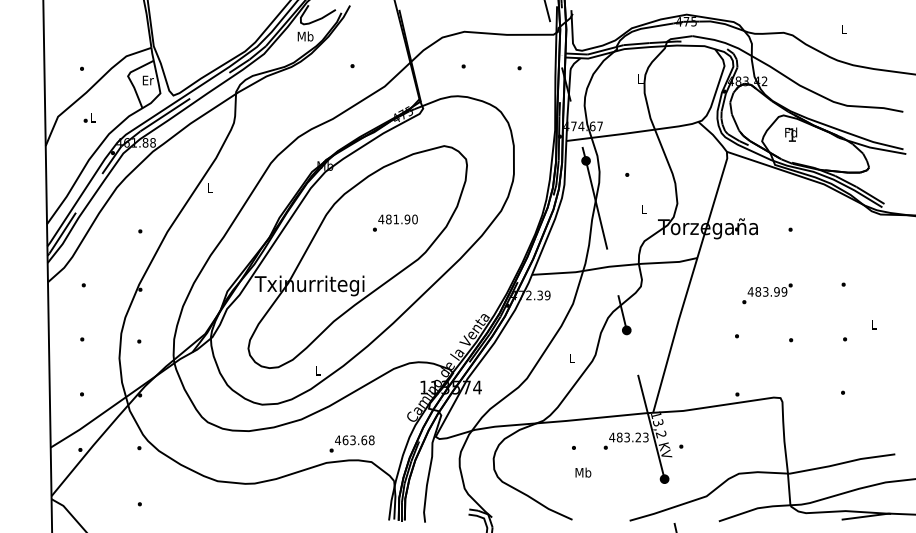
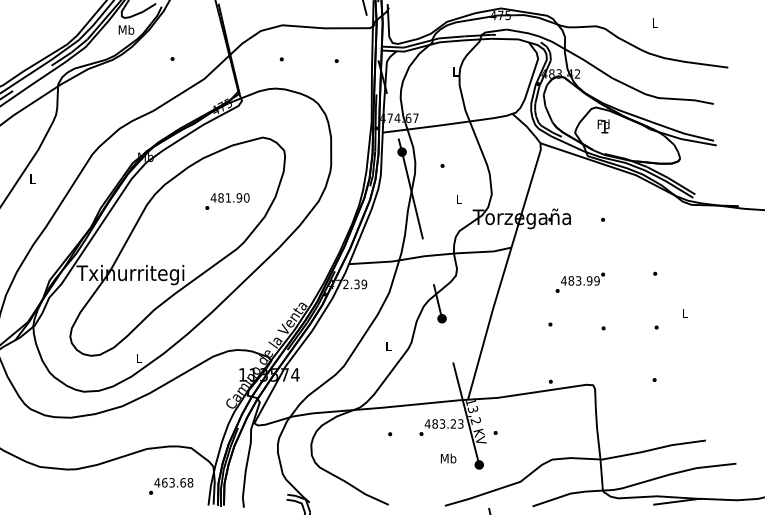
text: (395, 222) -> (227, 200), moved
text: (351, 443) -> (170, 485), moved
text: (583, 472) -> (448, 458), moved

